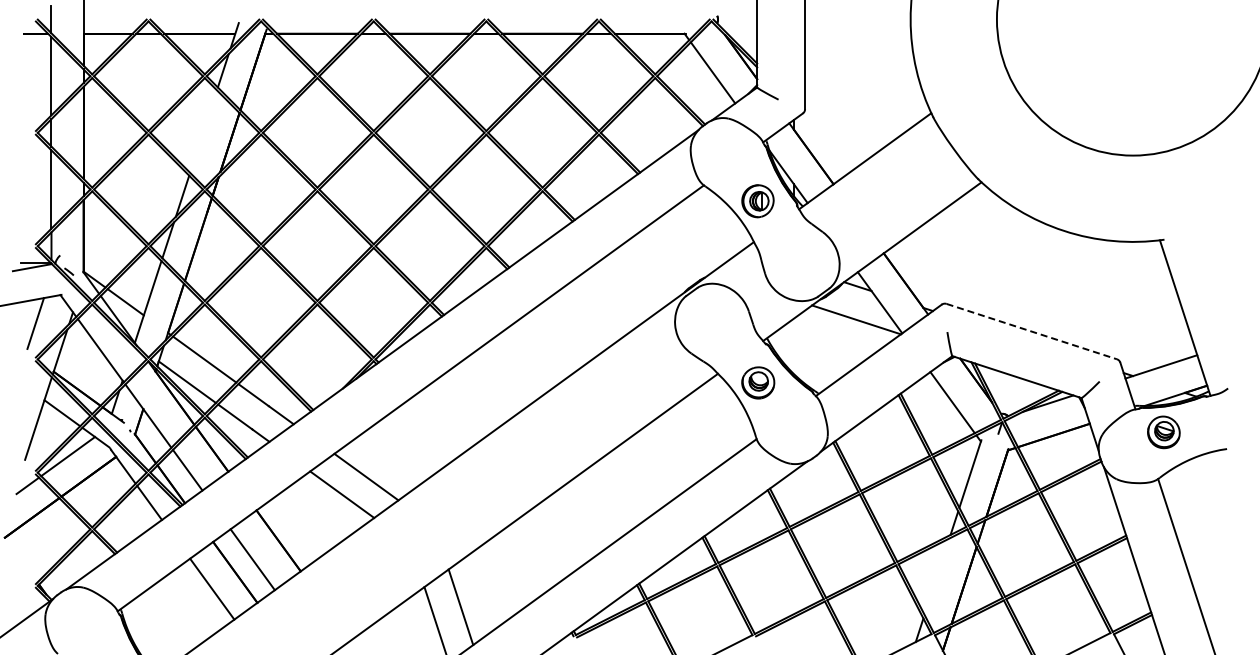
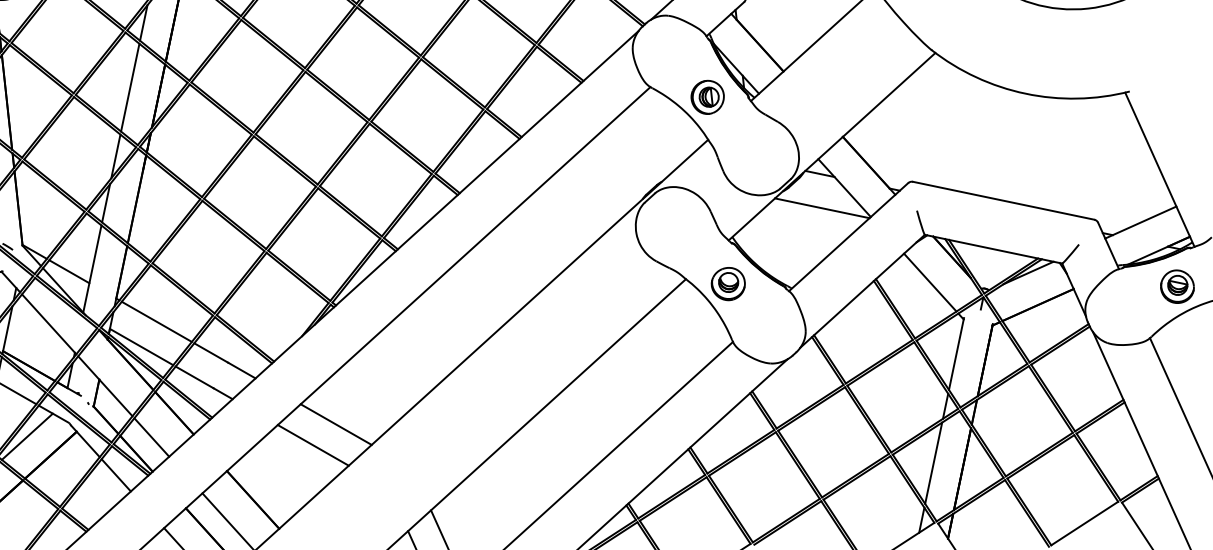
line: (203, 131) -> (130, 87), added
line: (1031, 331) -> (1003, 200), dashed -> solid
part: (1163, 432) -> (1177, 286), moved
line: (936, 576) -> (933, 463), added

